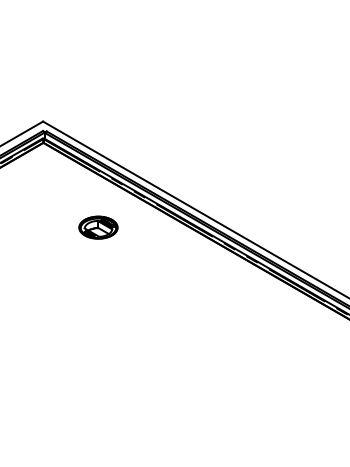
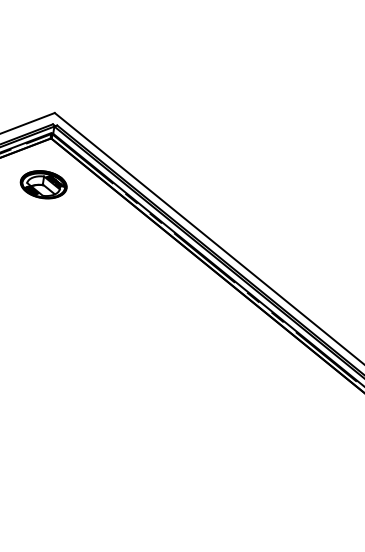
part: (98, 227) -> (43, 184), moved

